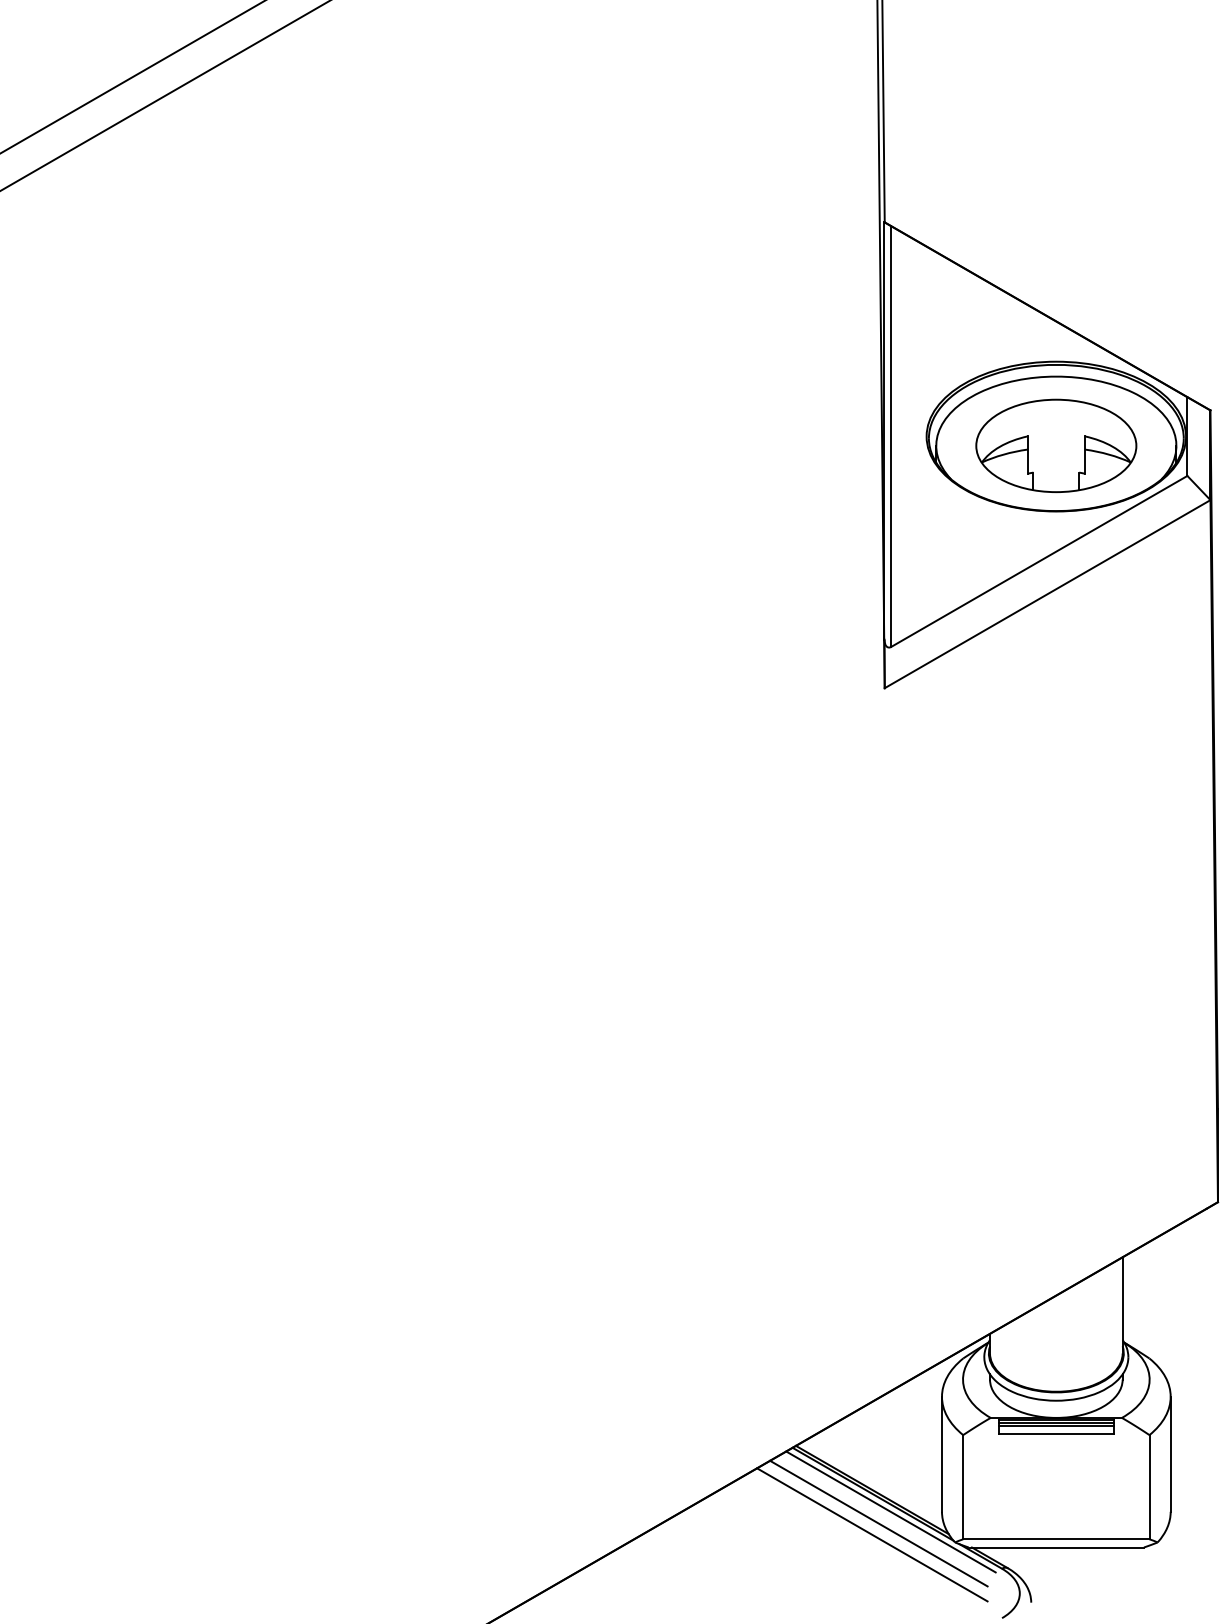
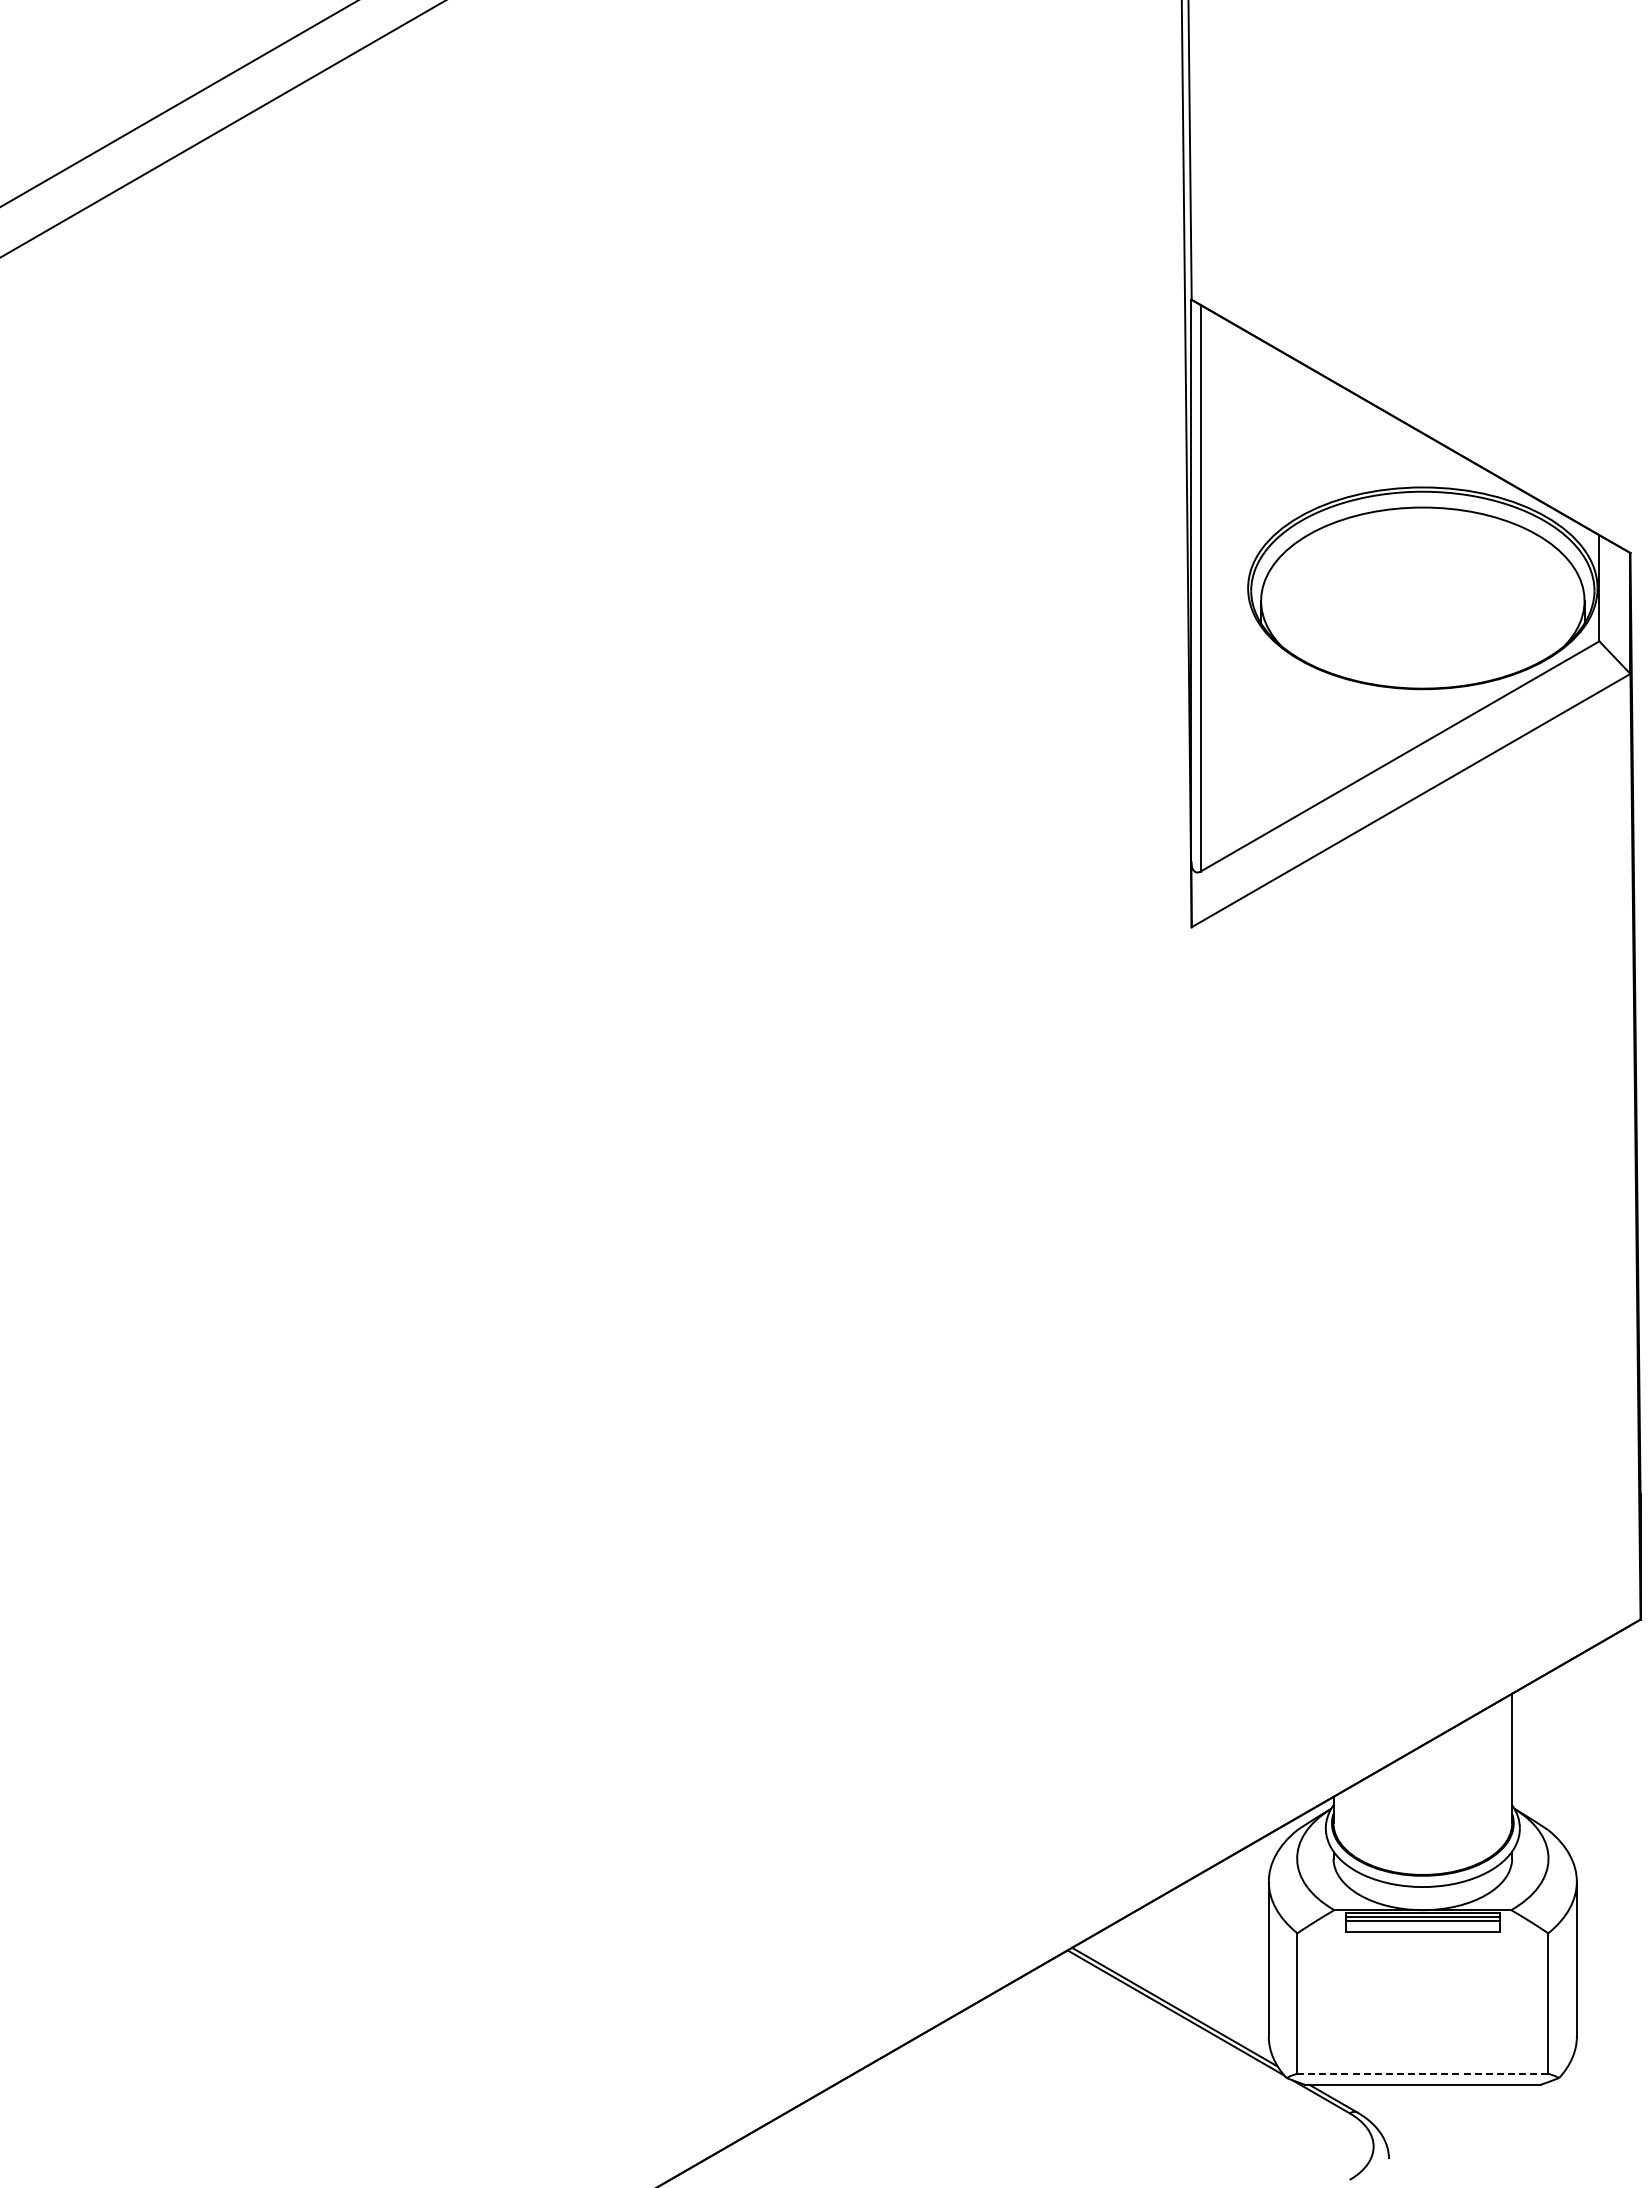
part: (1056, 445) -> (1422, 600), removed
line: (891, 1511) -> (1200, 2036), removed
line: (878, 1523) -> (1183, 2052), removed
line: (871, 1534) -> (1174, 2067), removed
line: (1056, 1539) -> (1422, 2073), solid -> dashed

